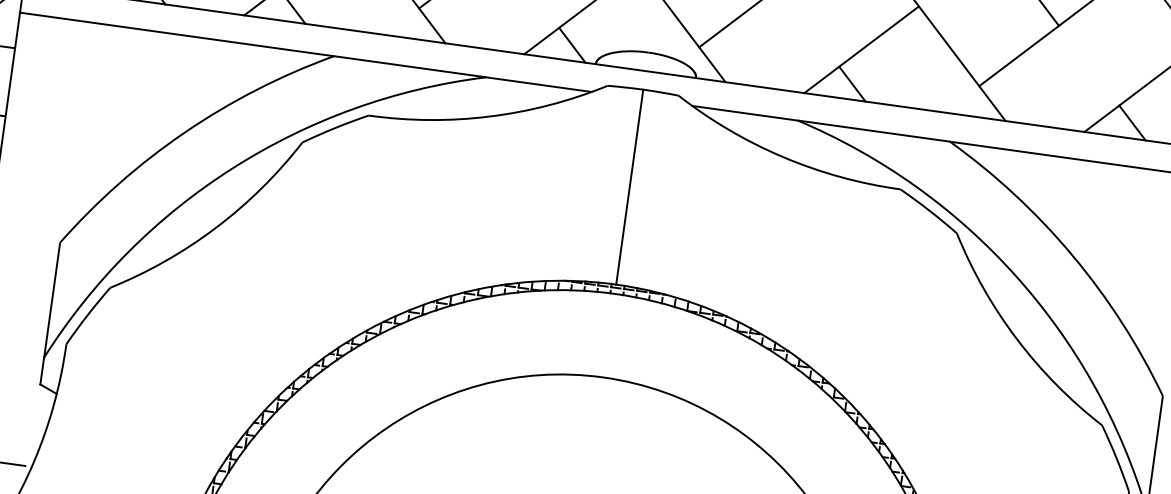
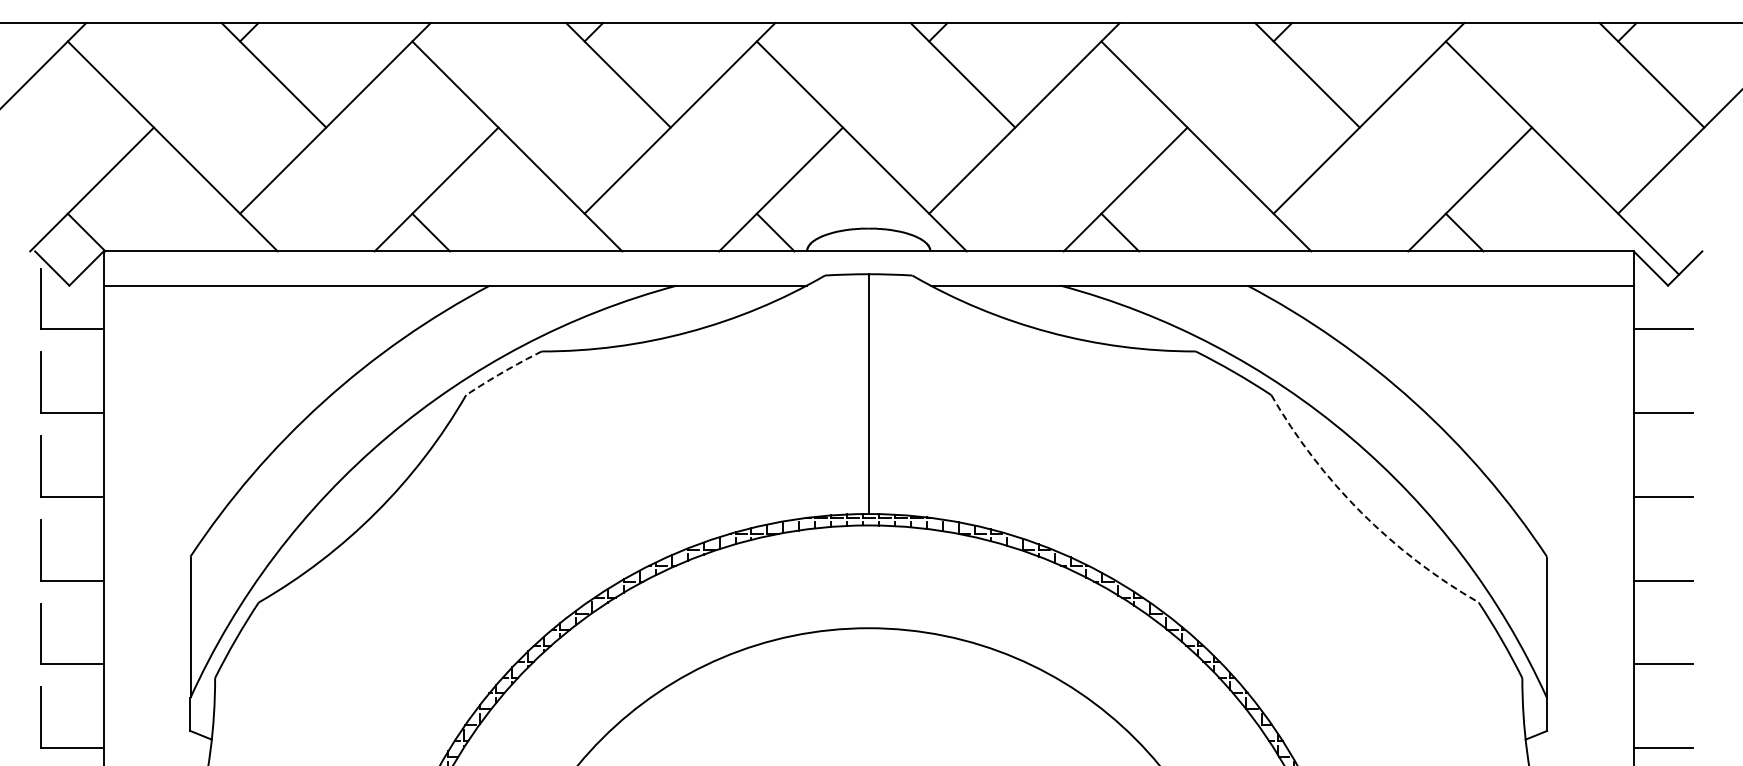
arc: (335, 128) -> (503, 372), solid -> dashed
arc: (1016, 338) -> (1361, 512), solid -> dashed

